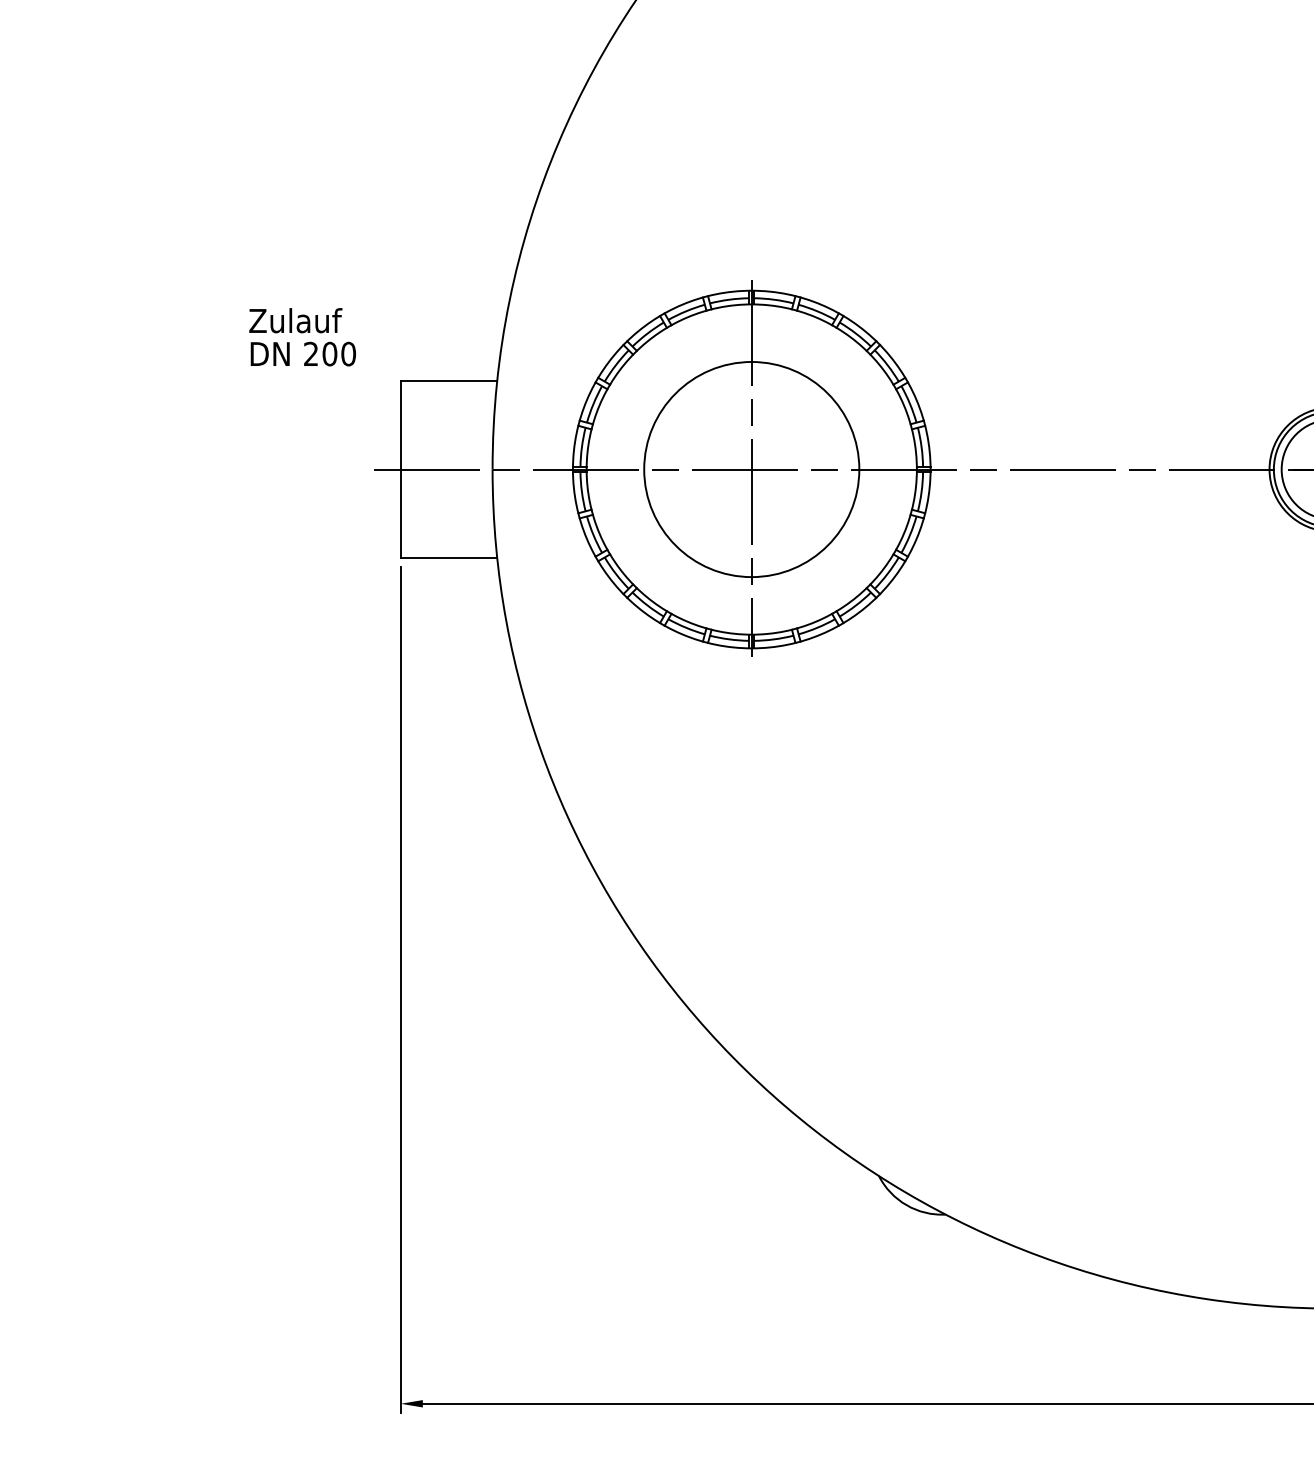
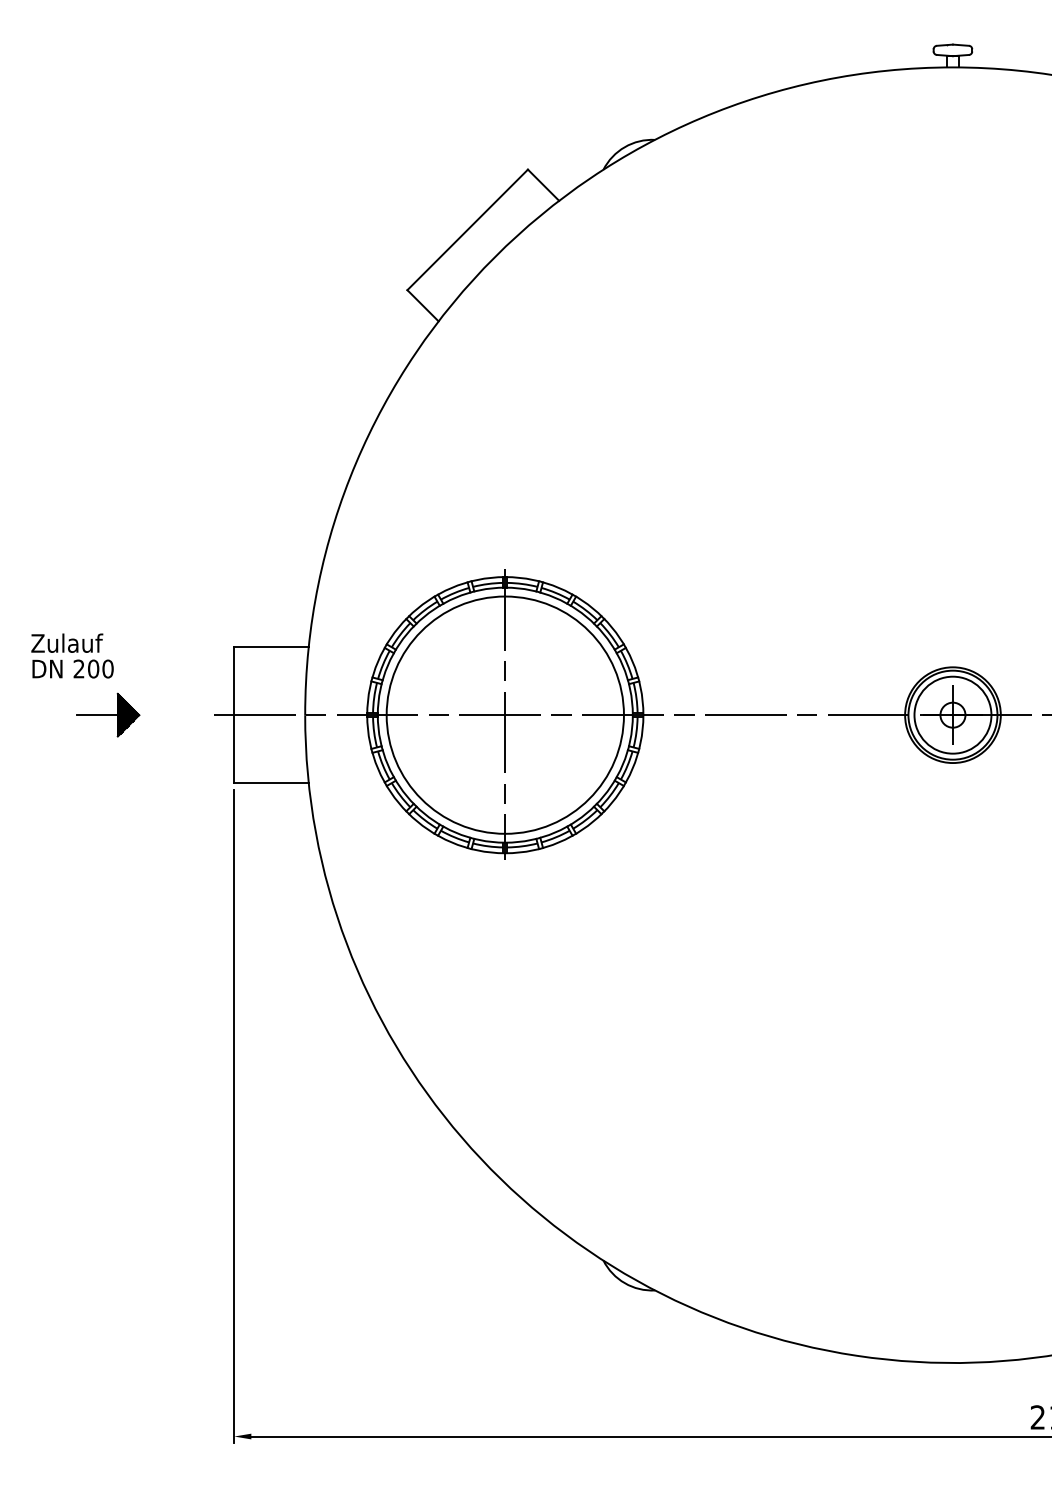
text: (302, 336) -> (72, 655), moved
part: (237, 468) -> (108, 714), added
circle: (750, 468) -> (504, 714), size x1.43

